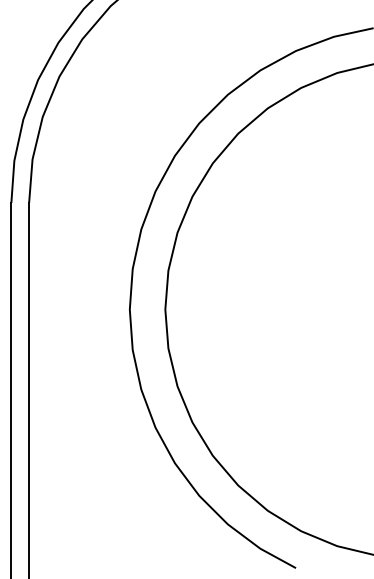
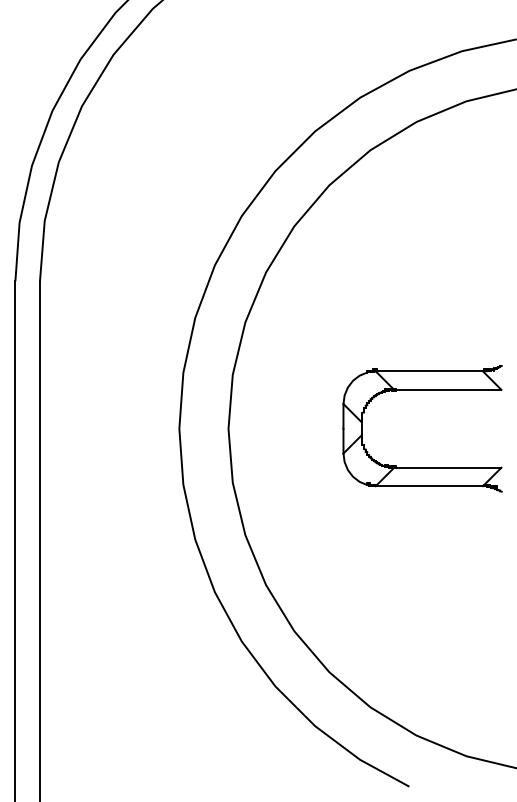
part: (305, 281) -> (422, 390), added

